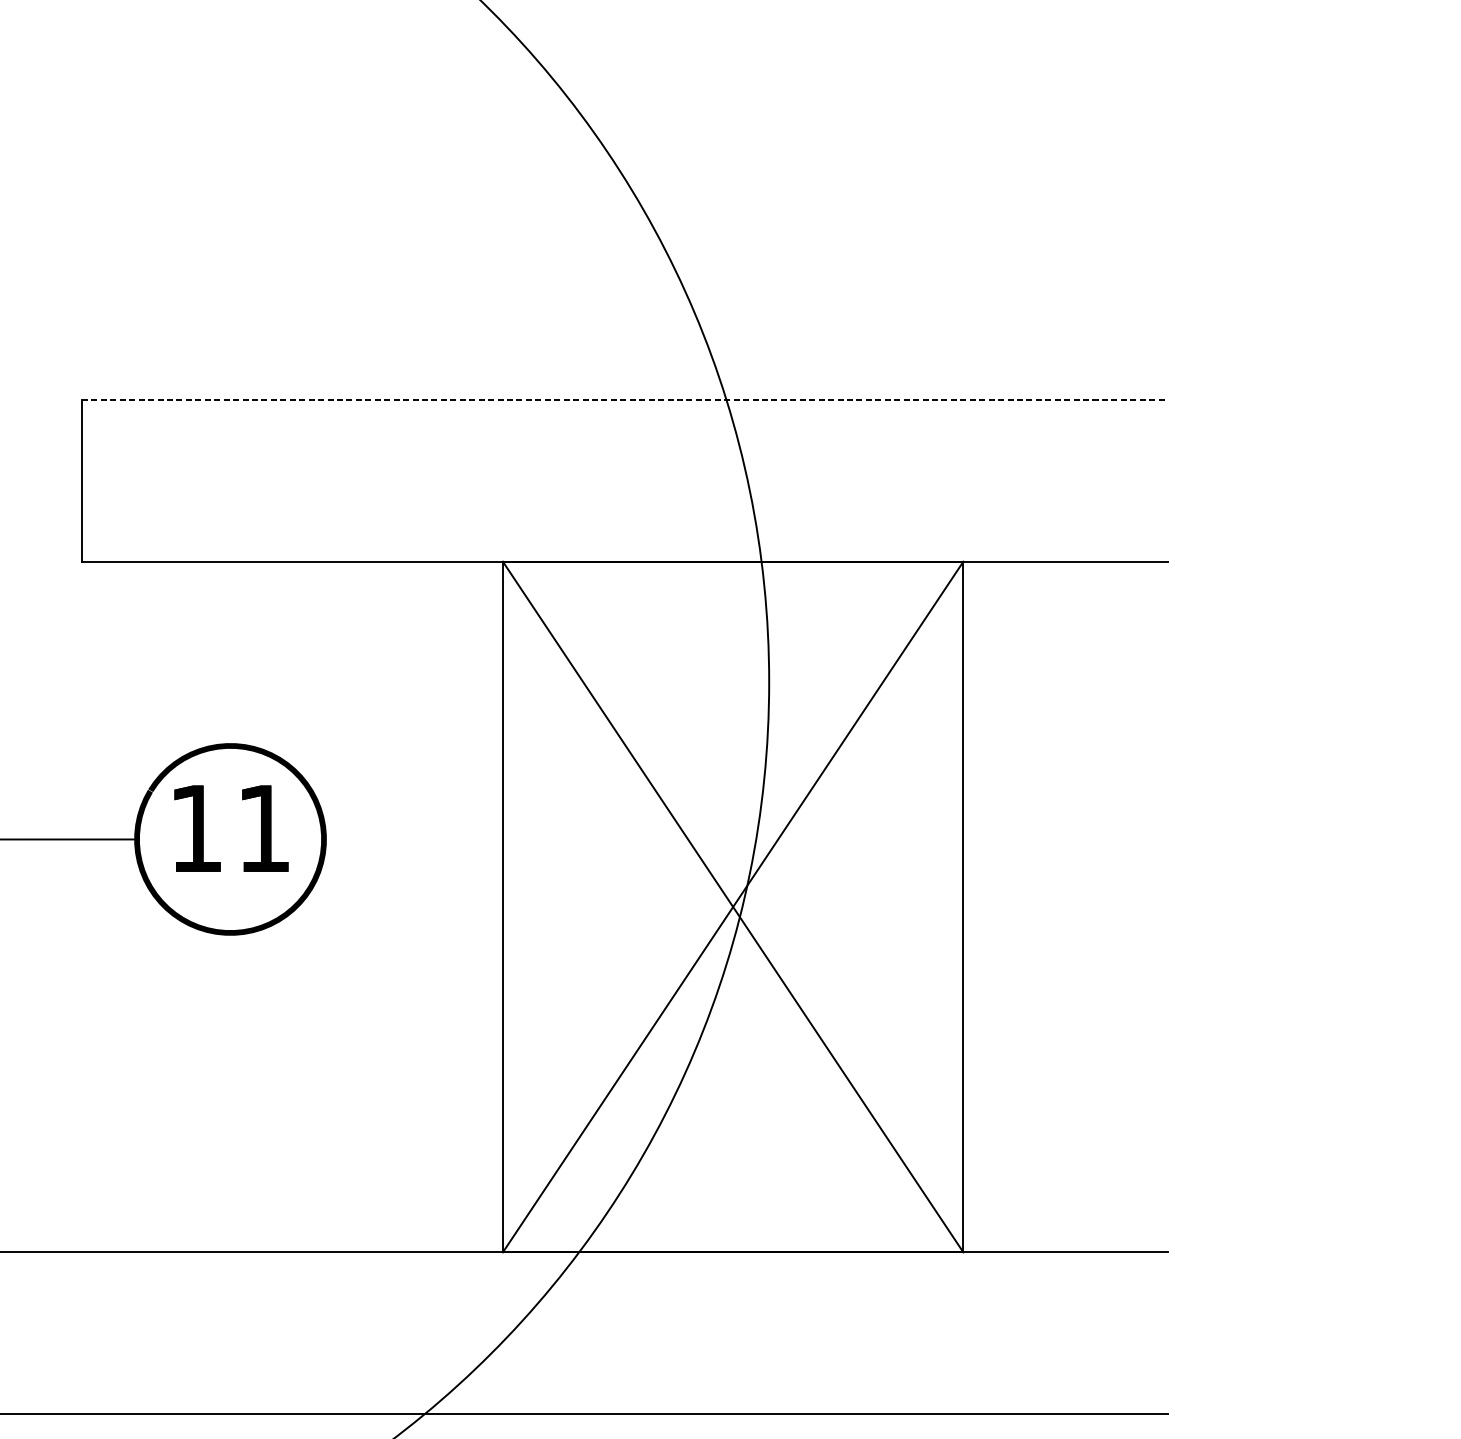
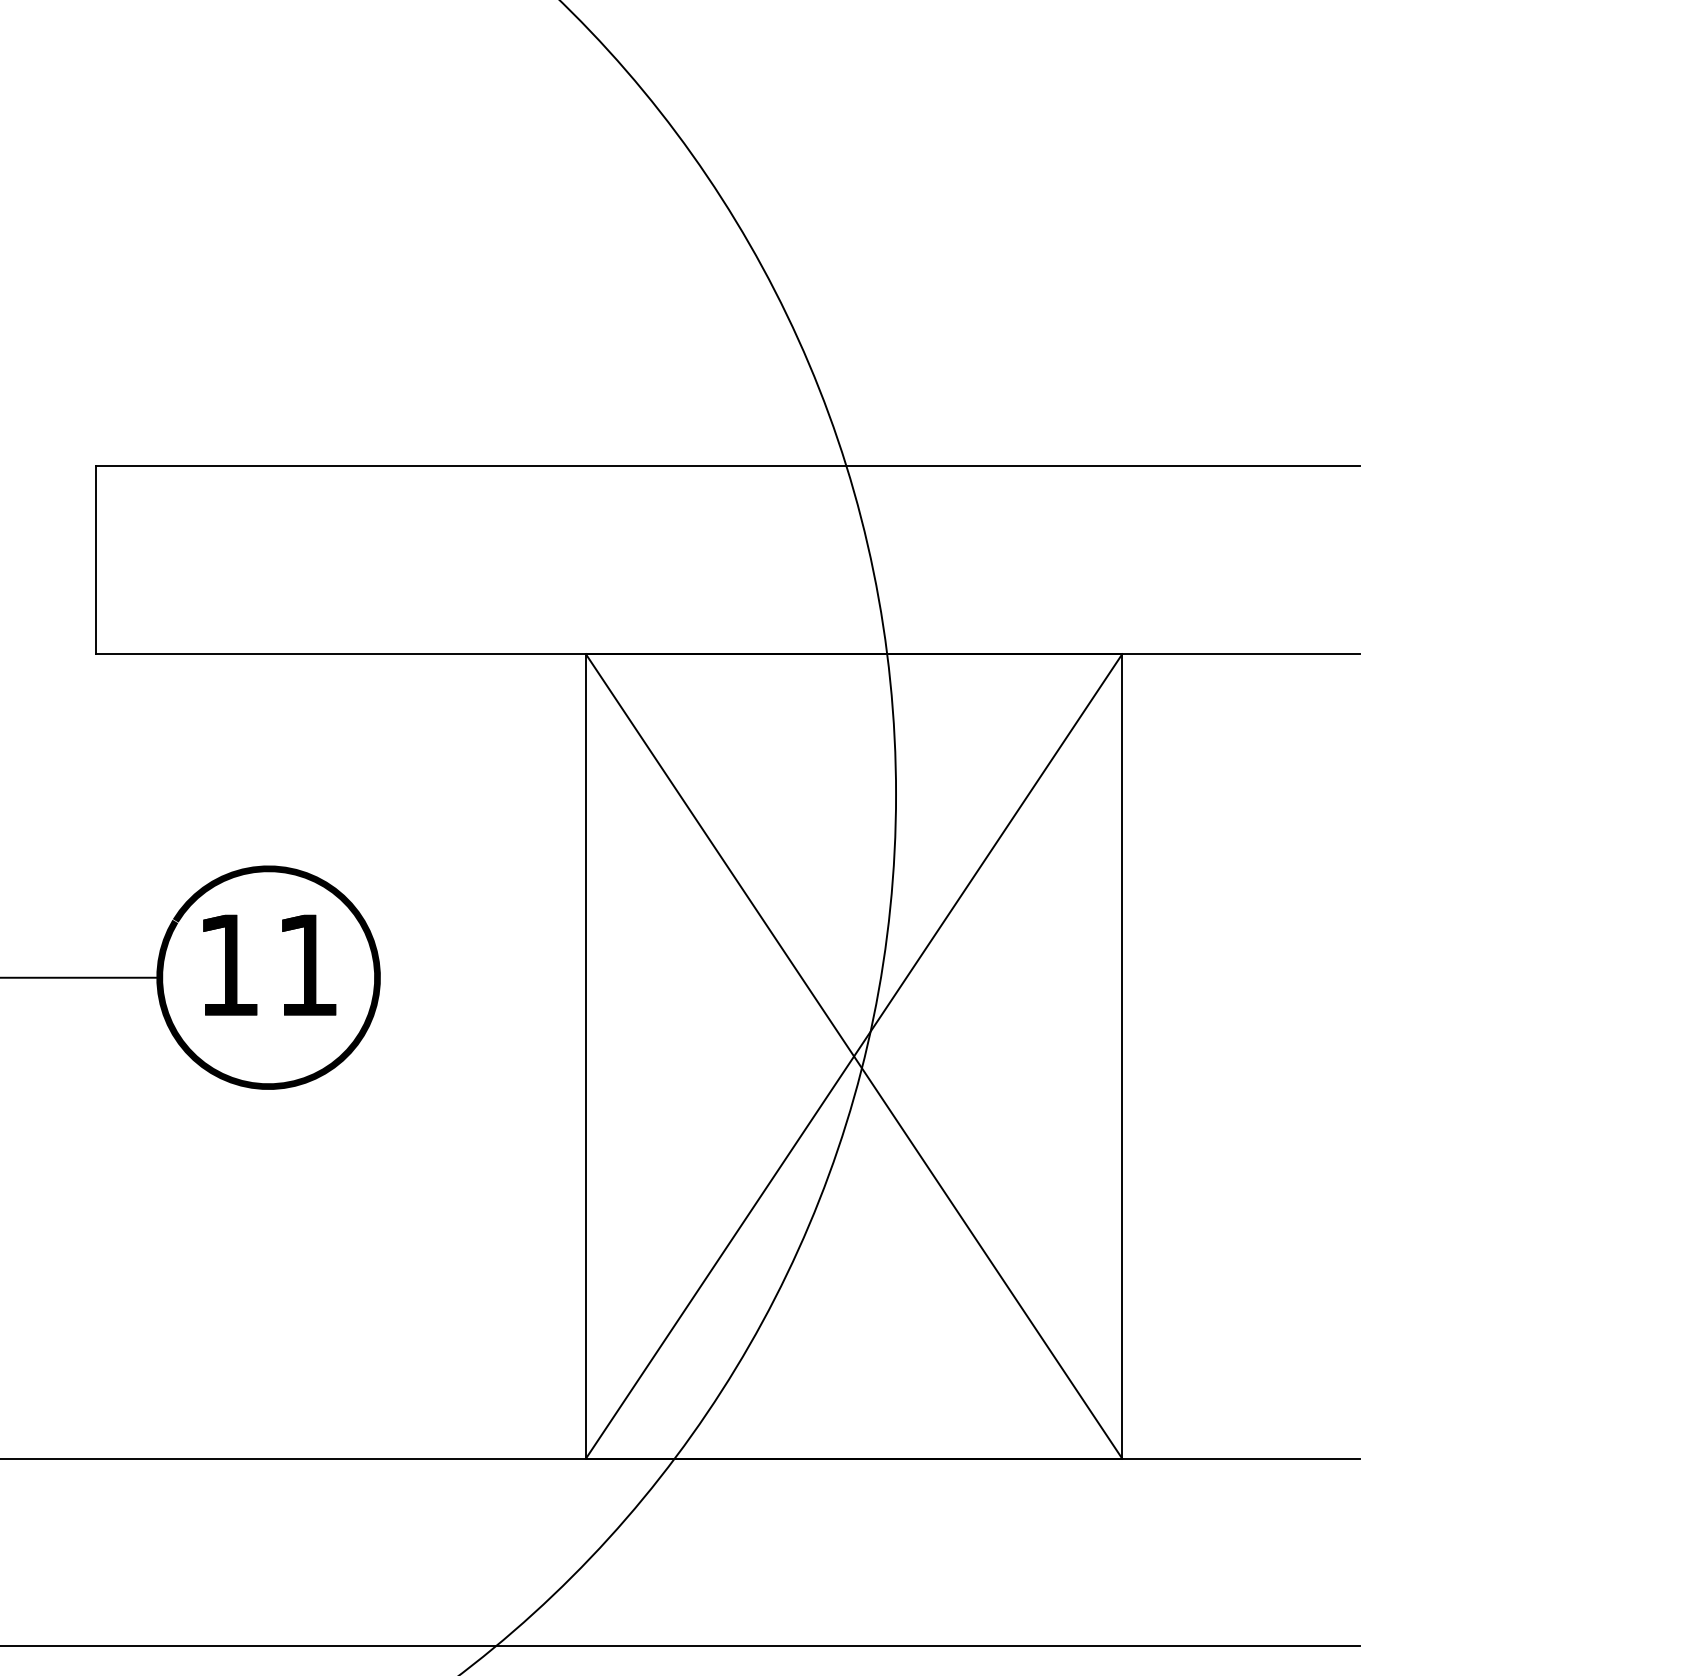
line: (625, 400) -> (728, 466), dashed -> solid

